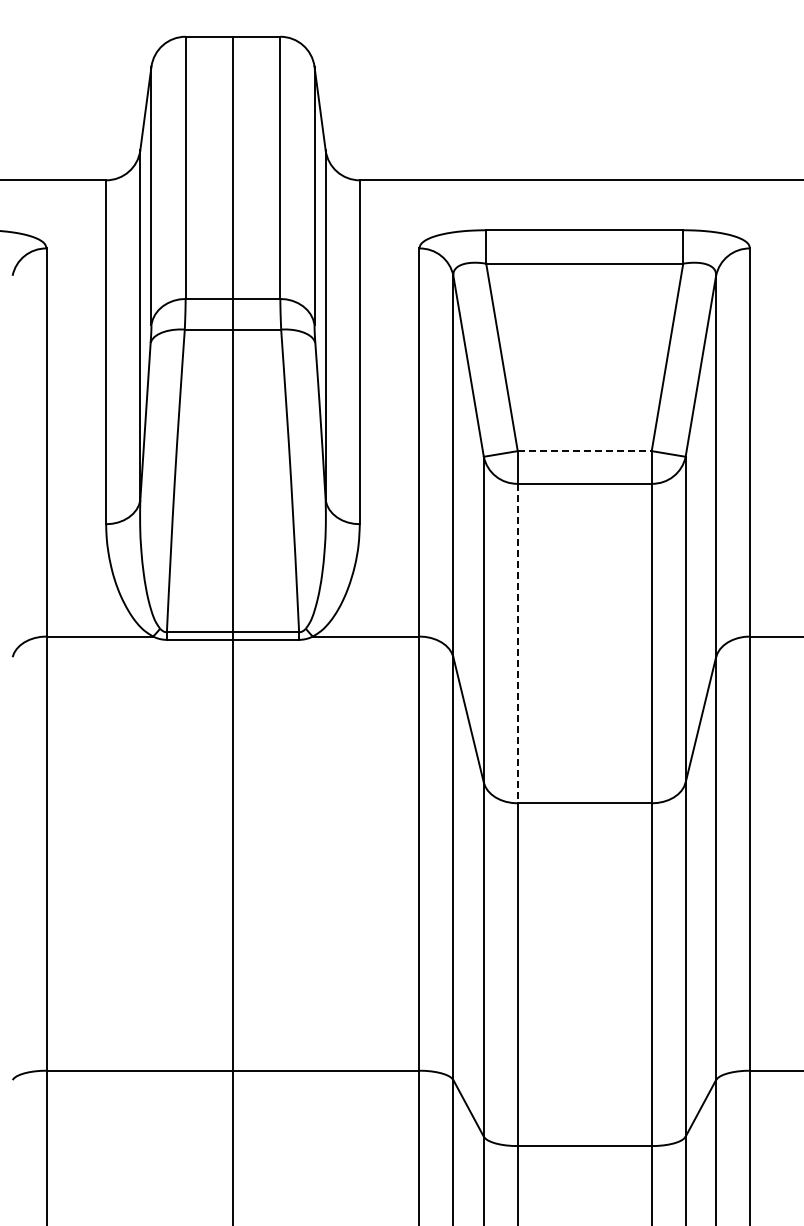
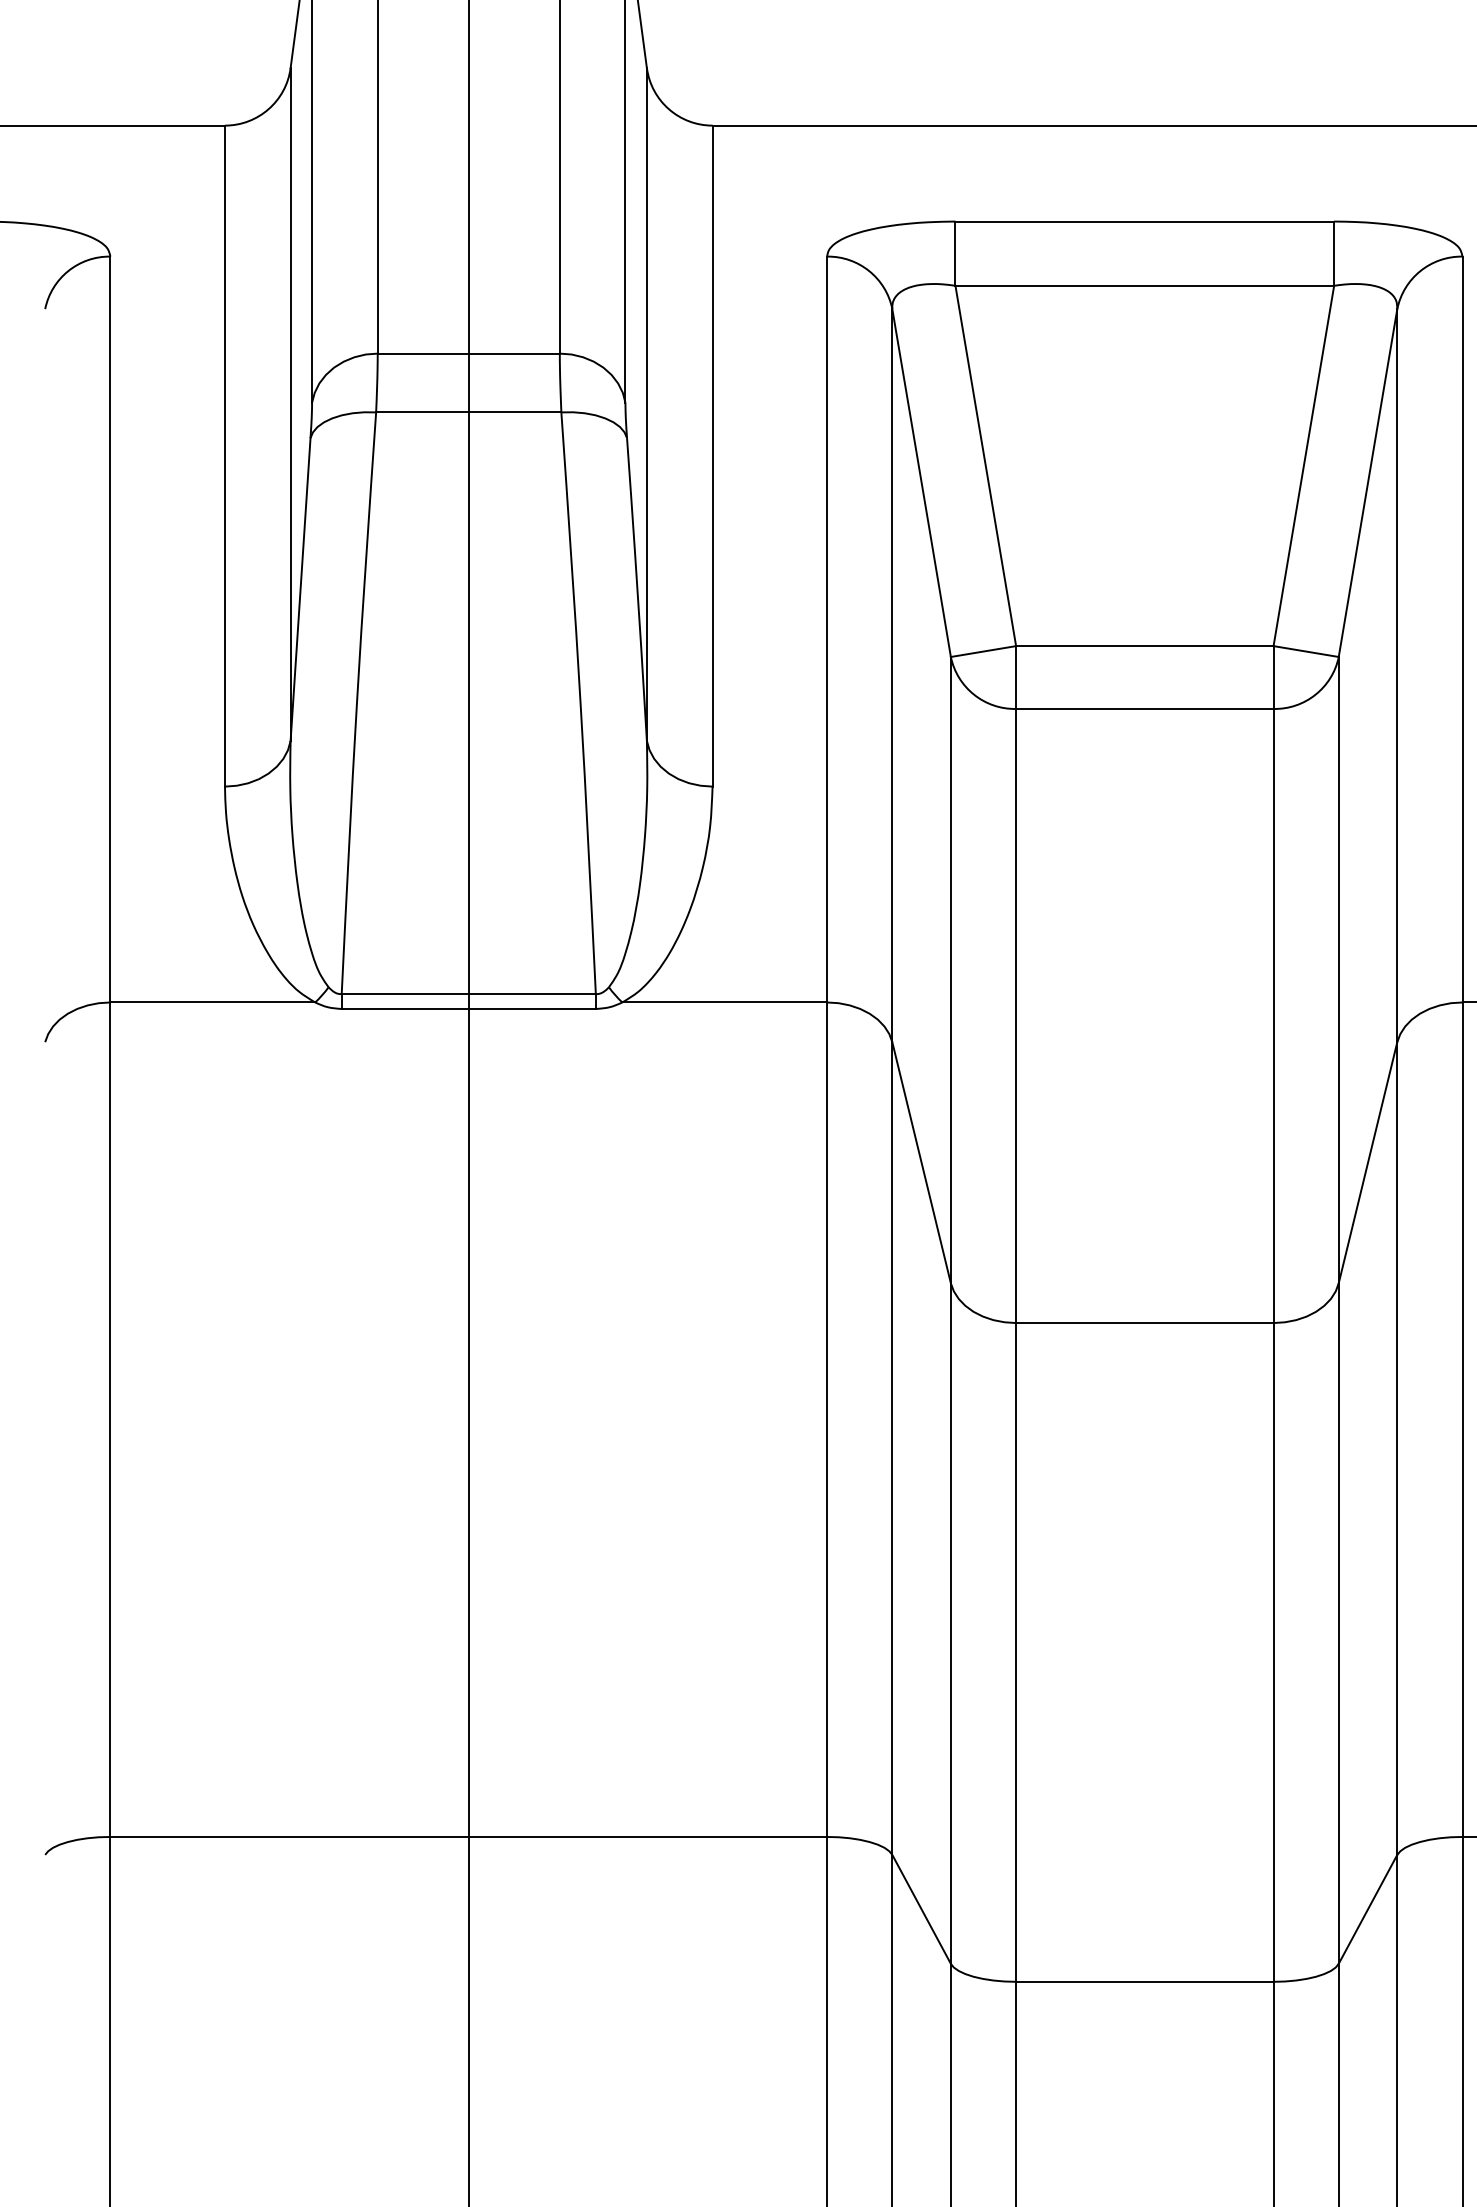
line: (584, 451) -> (1144, 646), dashed -> solid
line: (517, 643) -> (1015, 1015), dashed -> solid

